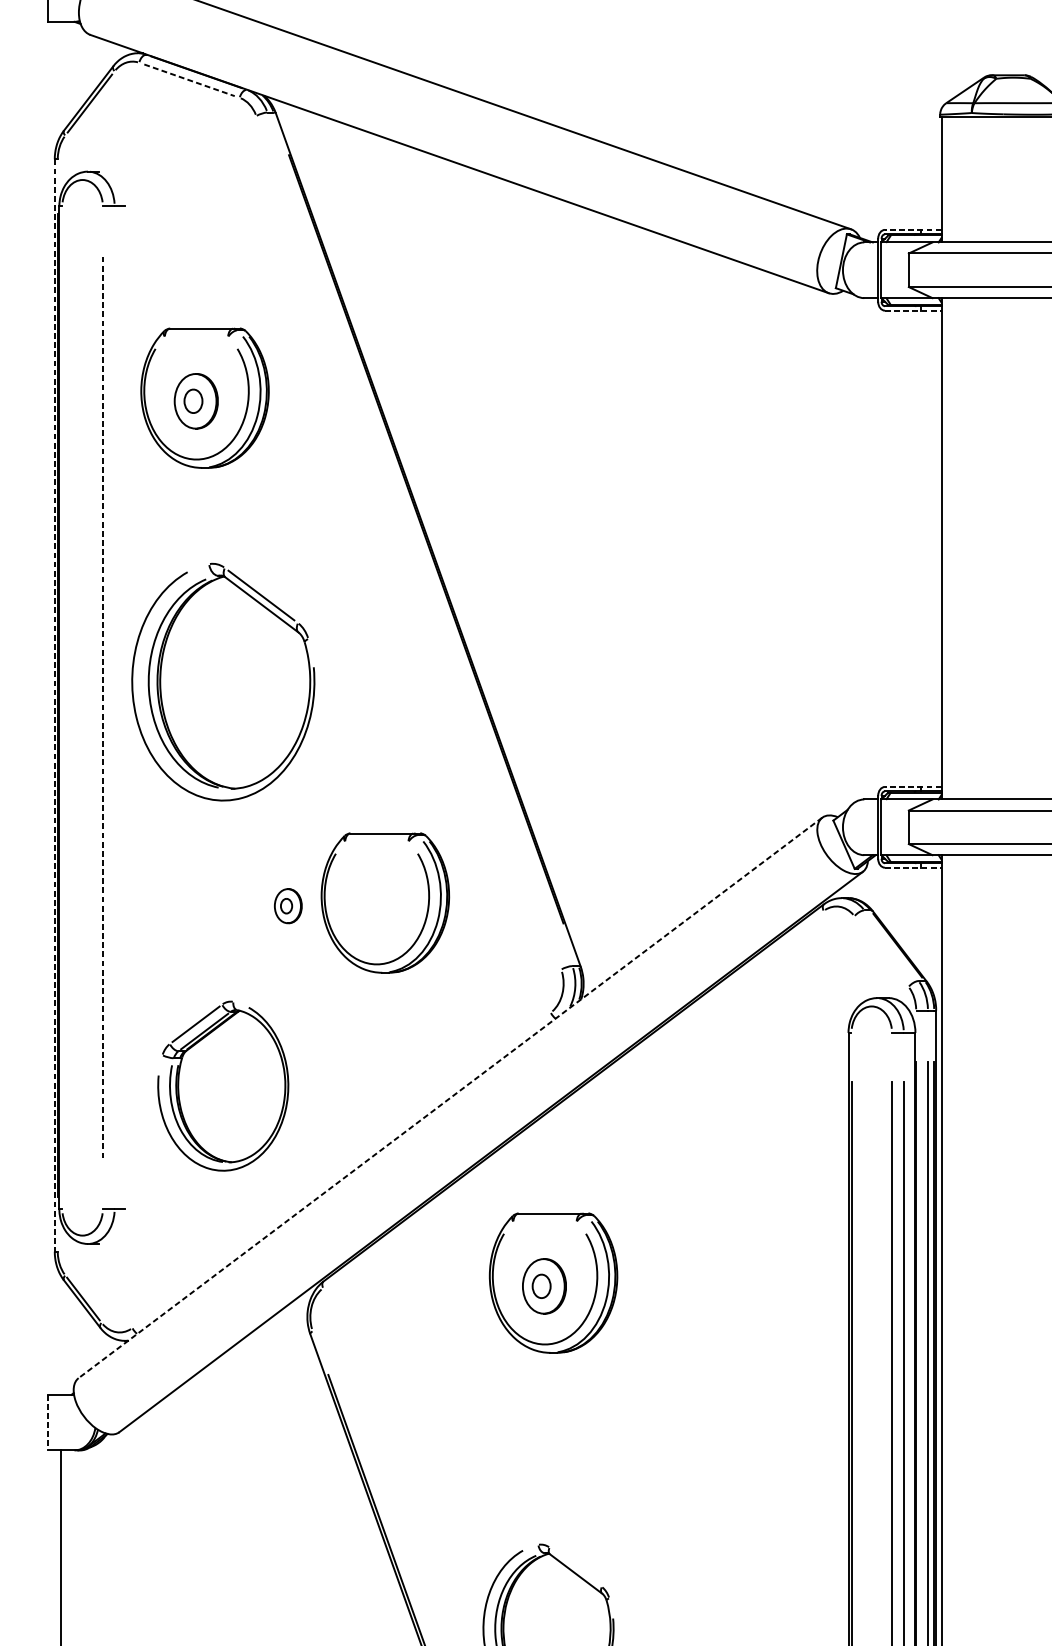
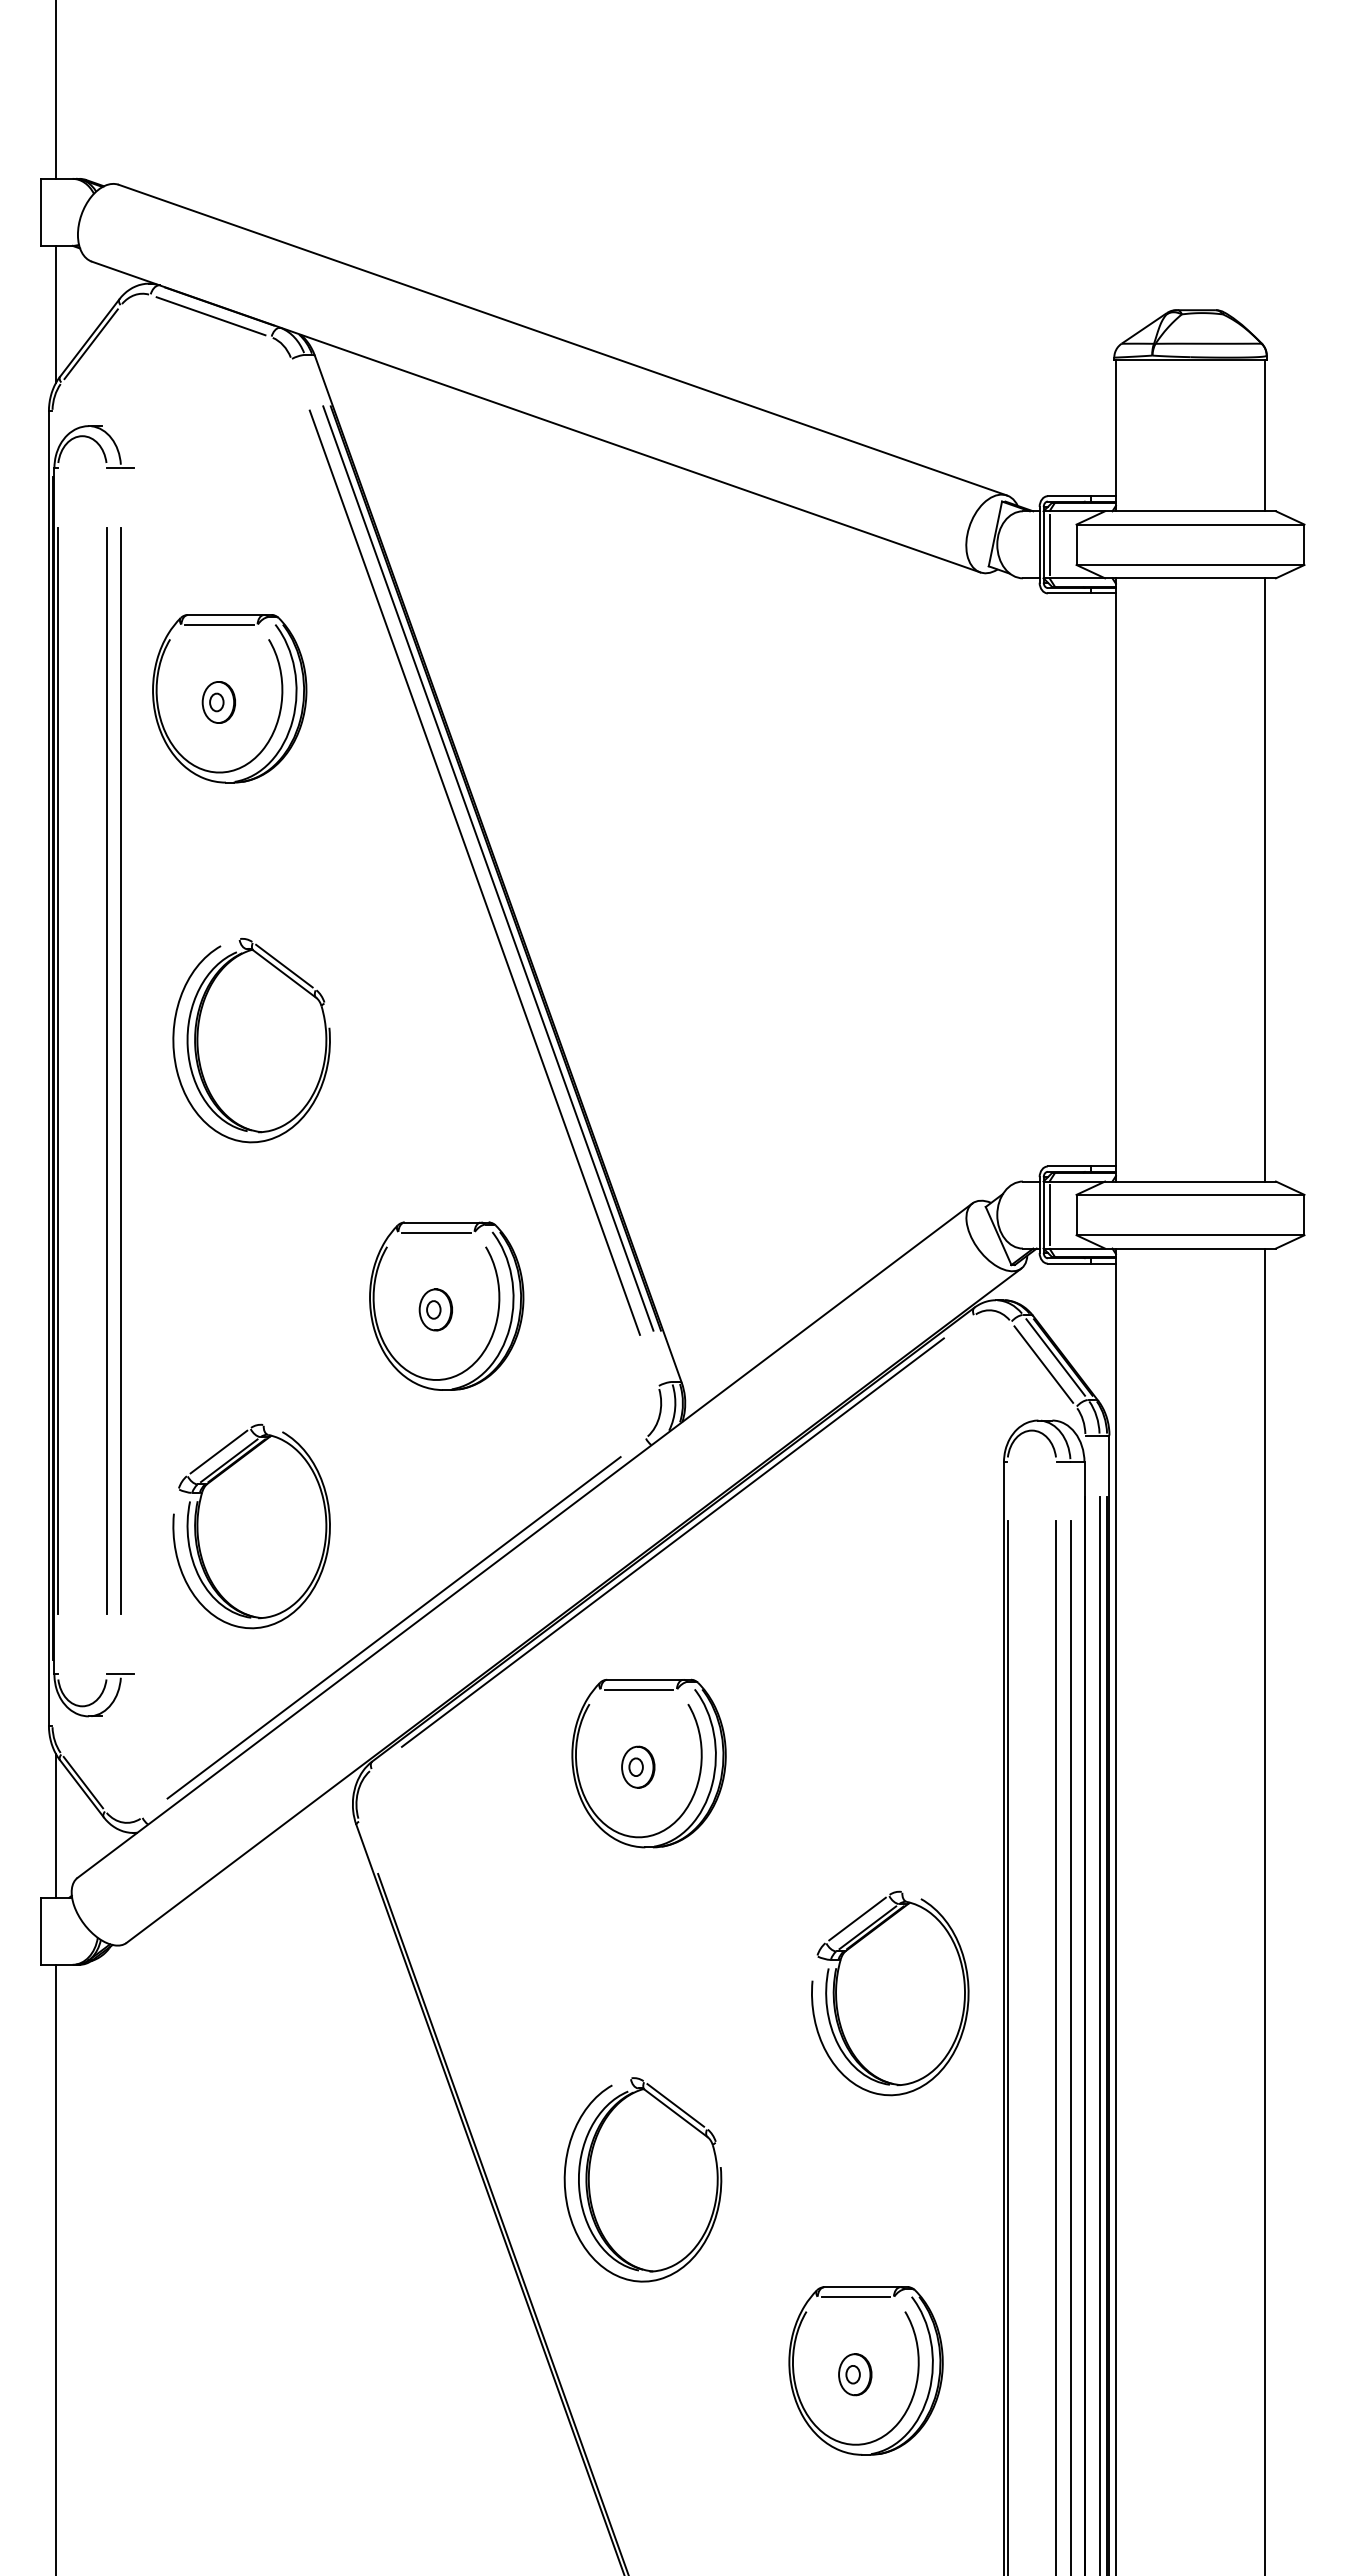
line: (60, 78) -> (55, 314), added
line: (189, 80) -> (211, 316), dashed -> solid
line: (912, 230) -> (1081, 496), dashed -> solid
line: (886, 270) -> (1049, 544), added
line: (913, 310) -> (1082, 593), dashed -> solid
line: (196, 337) -> (219, 625), added
part: (195, 401) -> (218, 702), size x0.62
line: (420, 539) -> (488, 868), added
line: (408, 542) -> (474, 872), added
part: (223, 682) -> (251, 1040), size x0.71
line: (54, 706) -> (48, 1069), dashed -> solid
line: (114, 707) -> (120, 1070), added
line: (62, 708) -> (58, 1071), added
line: (102, 708) -> (106, 1071), dashed -> solid
line: (912, 786) -> (1081, 1166), dashed -> solid
line: (886, 826) -> (1049, 1214), added
line: (376, 841) -> (436, 1232), added
line: (913, 867) -> (1082, 1263), dashed -> solid
part: (287, 905) -> (435, 1309), moved
line: (891, 945) -> (1055, 1357), added
line: (881, 951) -> (1043, 1364), added
line: (450, 1097) -> (524, 1540), dashed -> solid
line: (573, 1099) -> (672, 1542), added
line: (341, 1170) -> (393, 1627), added
line: (544, 1221) -> (638, 1689), added
part: (544, 1285) -> (638, 1766), size x0.62
line: (60, 1334) -> (55, 1825), added
line: (47, 1422) -> (40, 1931), dashed -> solid
part: (754, 1474) -> (890, 1993), added
line: (575, 1567) -> (675, 2105), added

